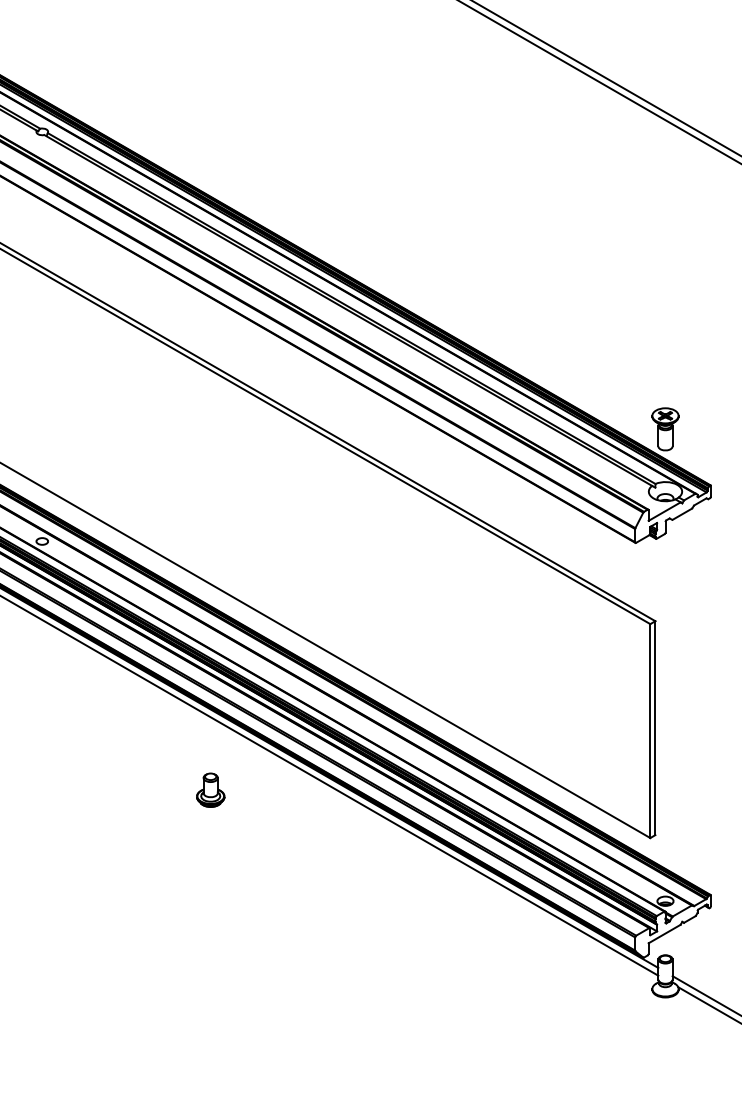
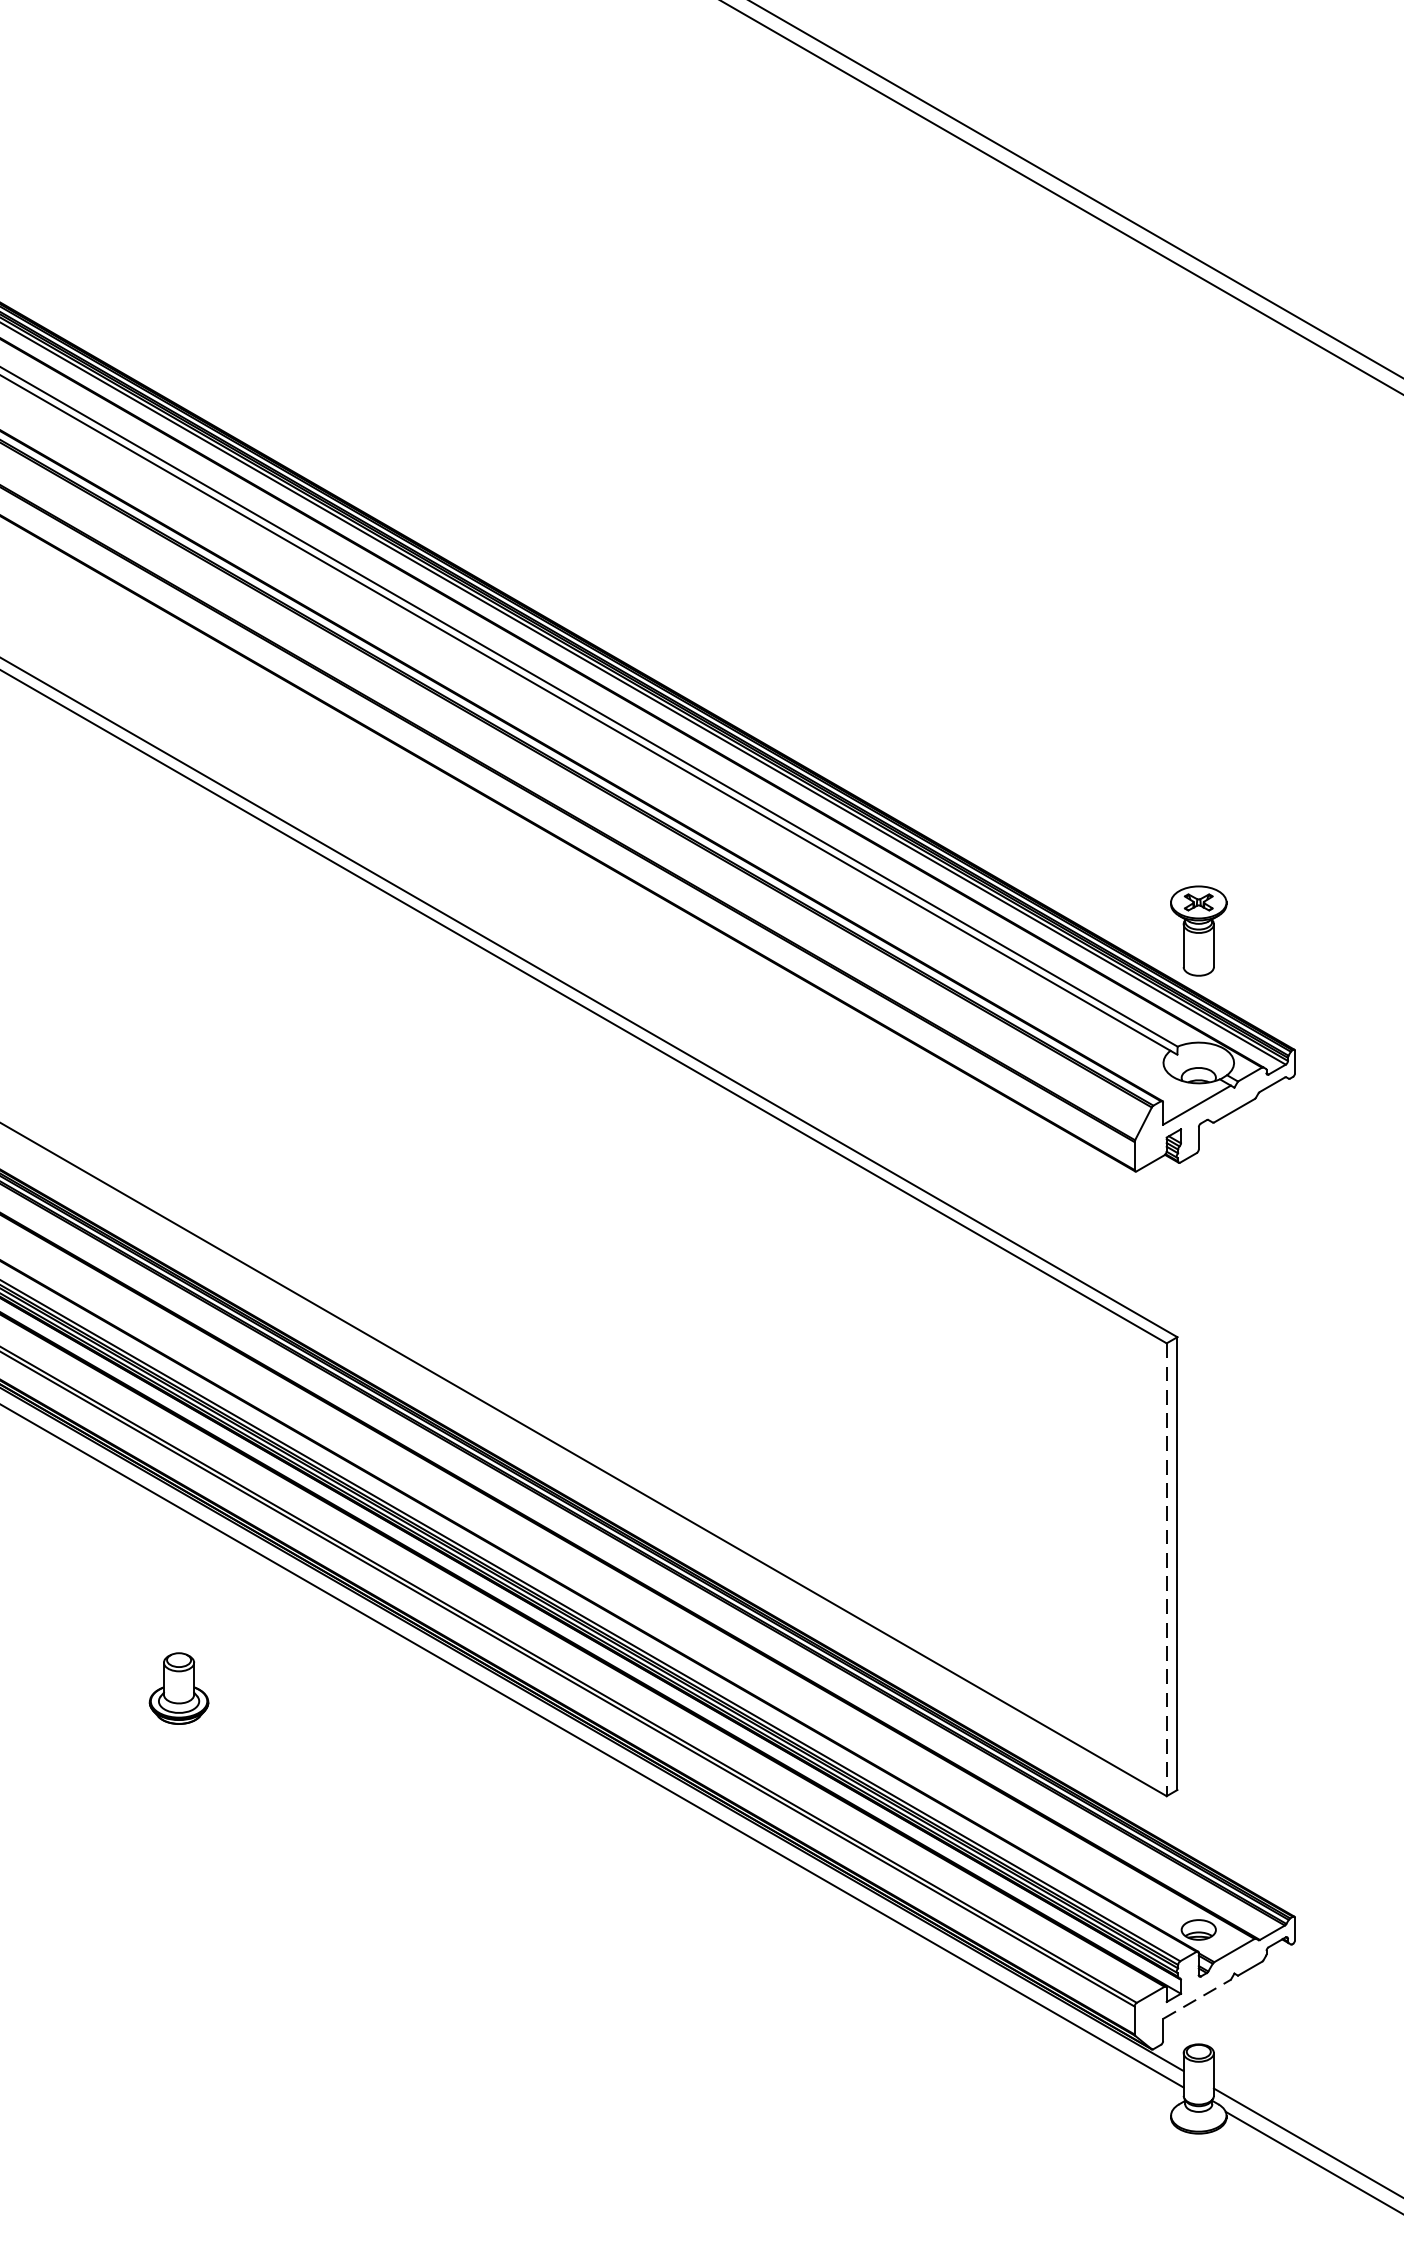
line: (650, 731) -> (1167, 1570), solid -> dashed
part: (210, 789) -> (178, 1687), moved
line: (665, 933) -> (1198, 1998), solid -> dashed

